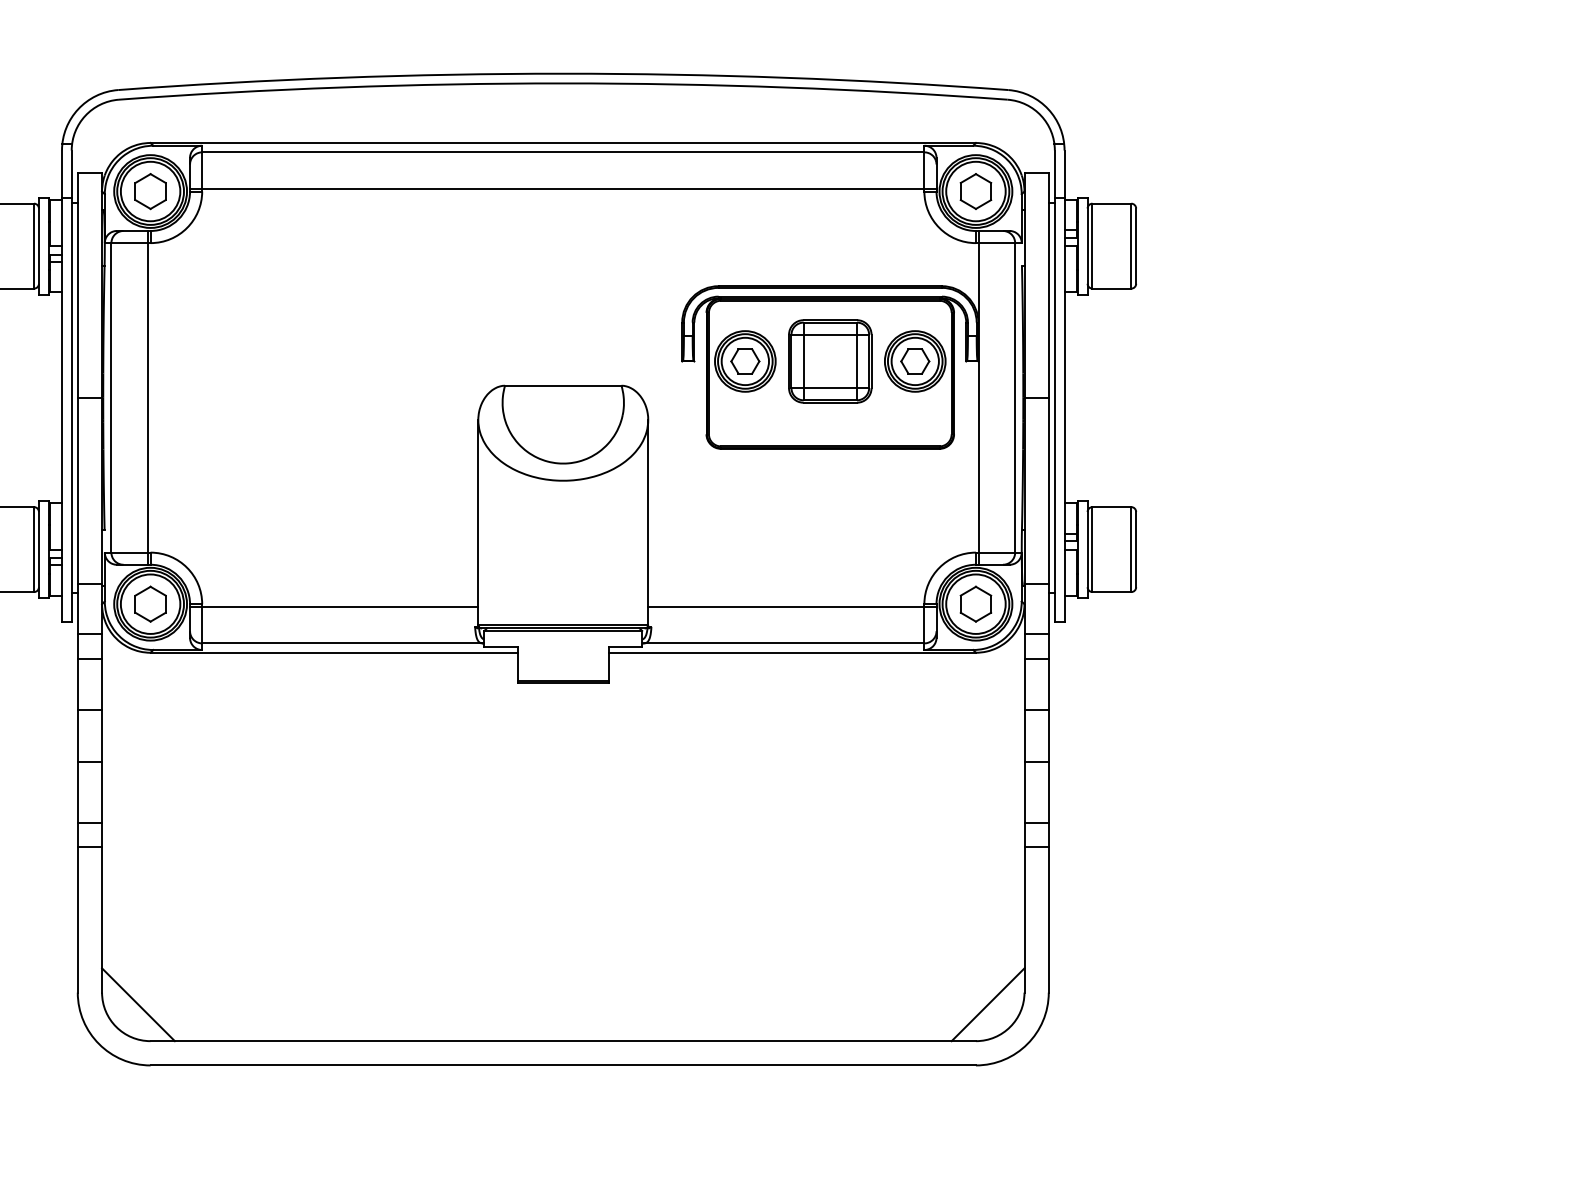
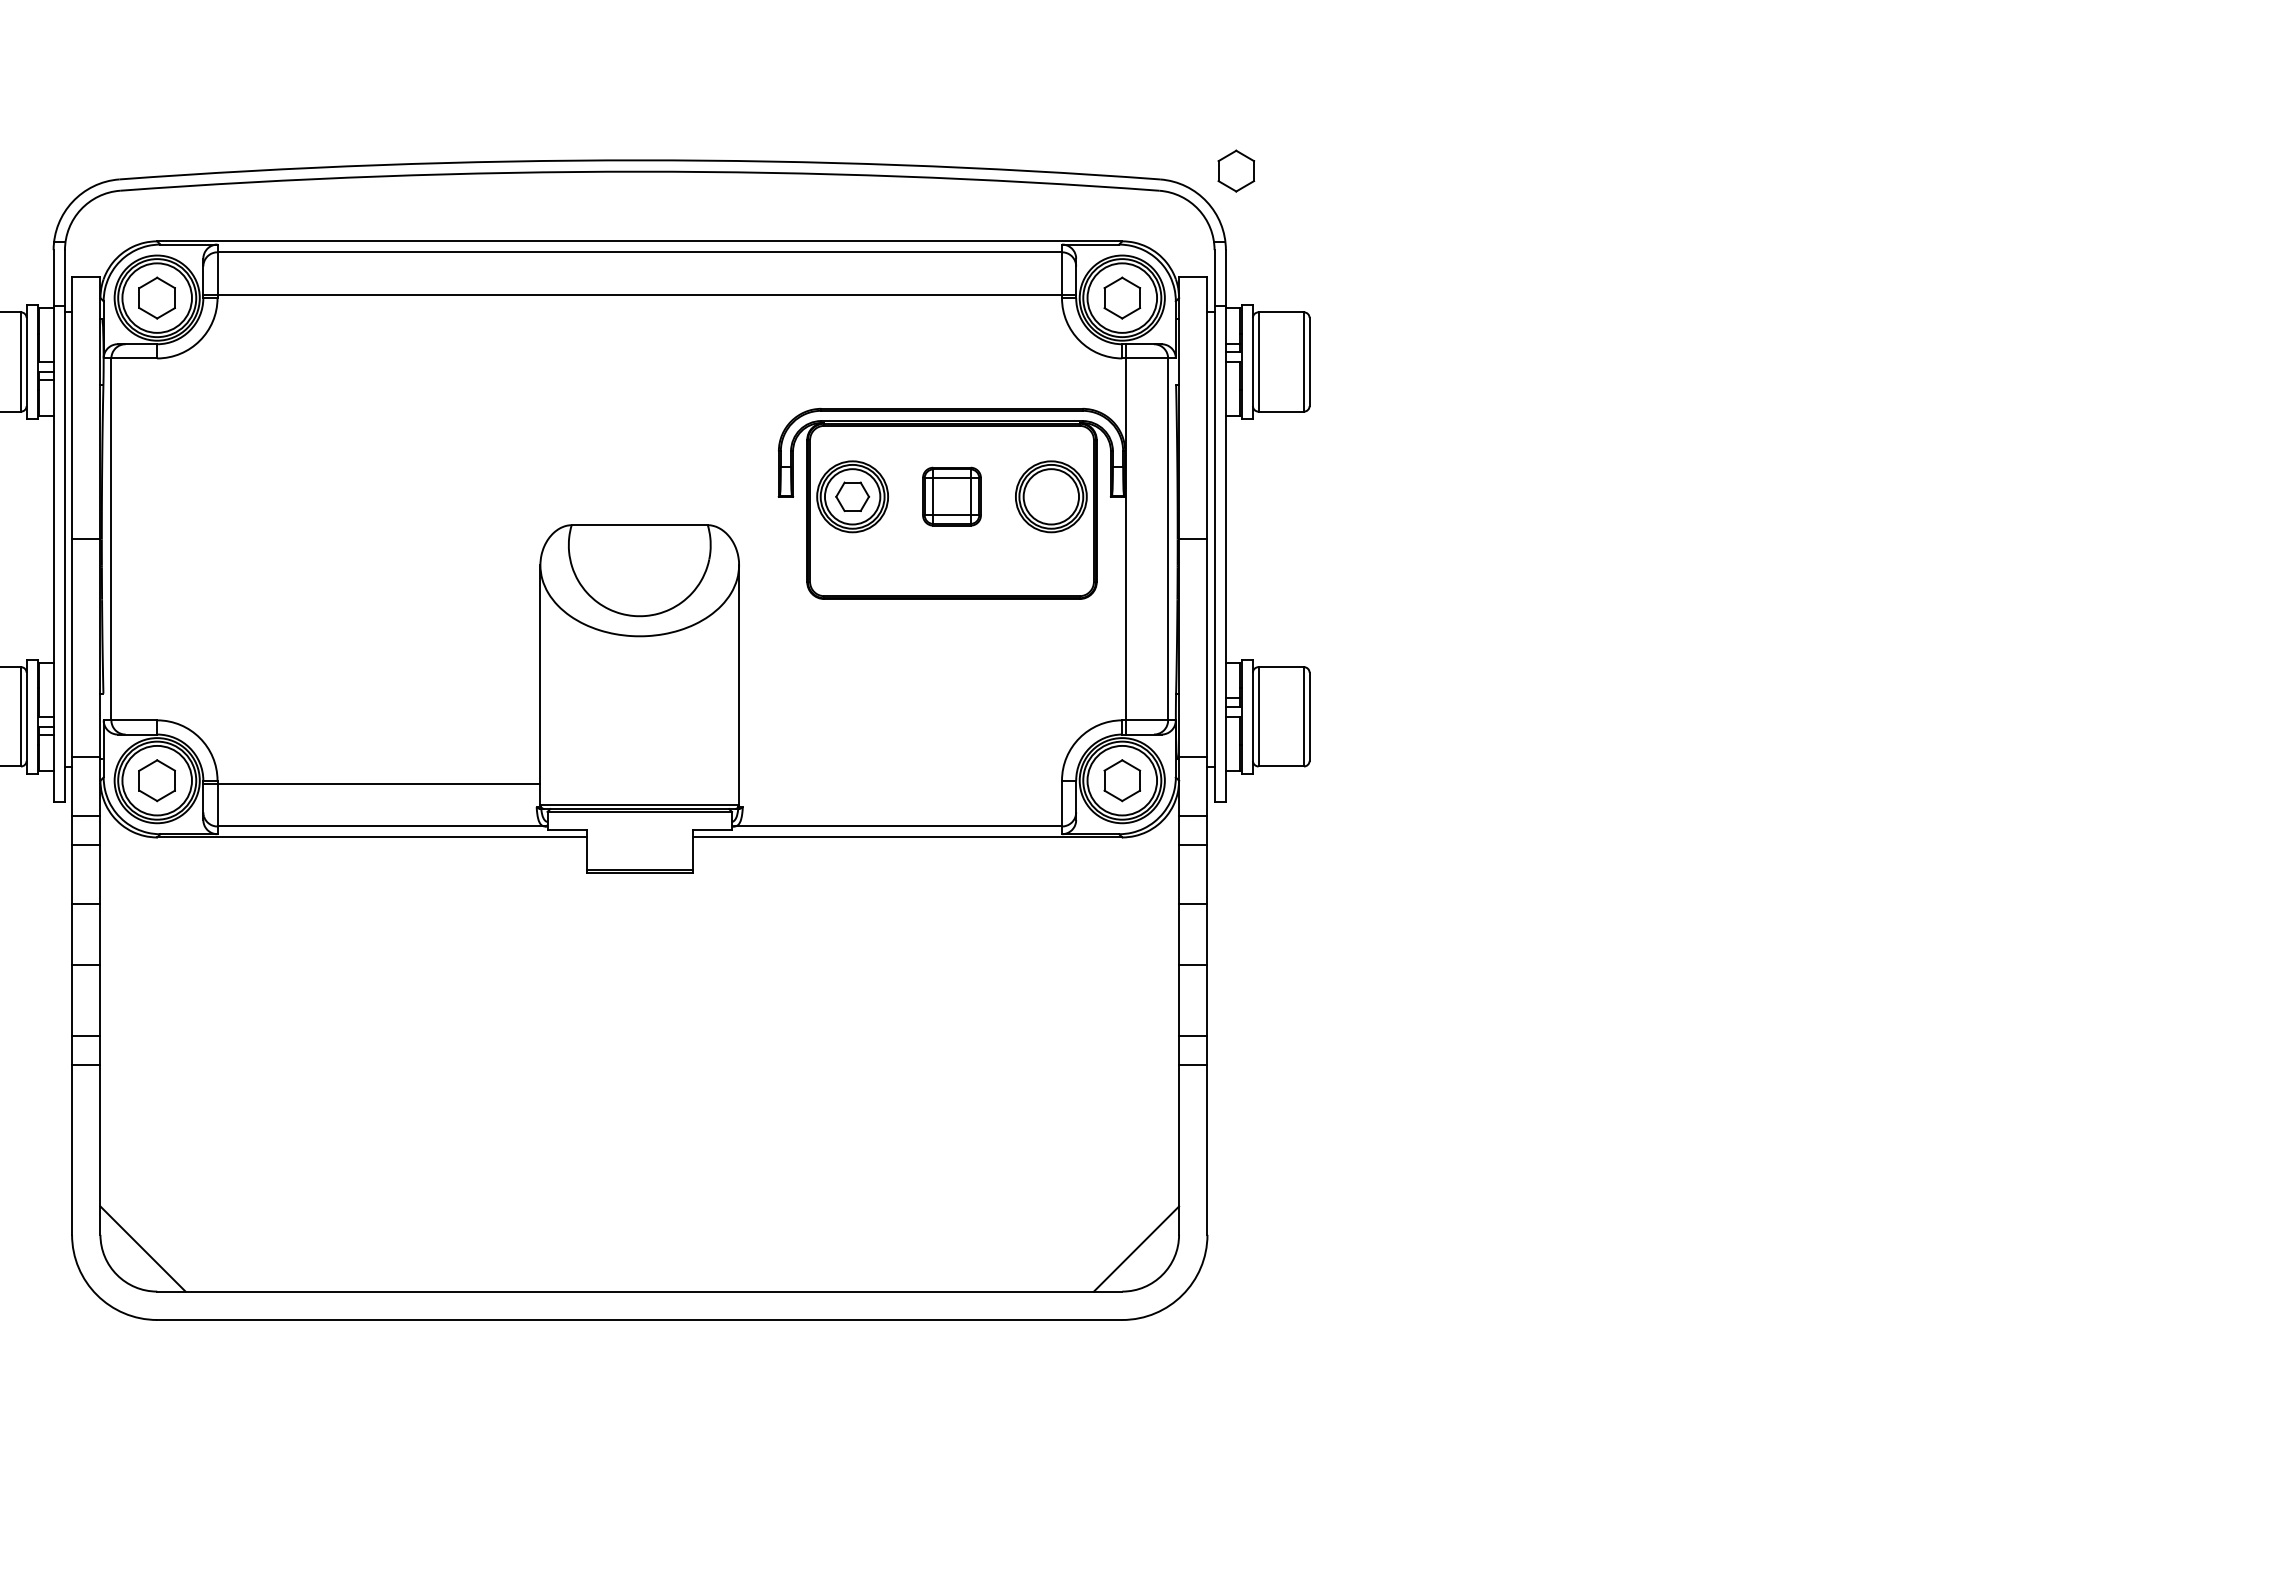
part: (1073, 82) -> (1236, 170), added
part: (829, 361) -> (951, 496), size x0.6
part: (915, 361) -> (1051, 496), removed
line: (147, 397) -> (153, 539), removed
line: (792, 606) -> (907, 783), removed

